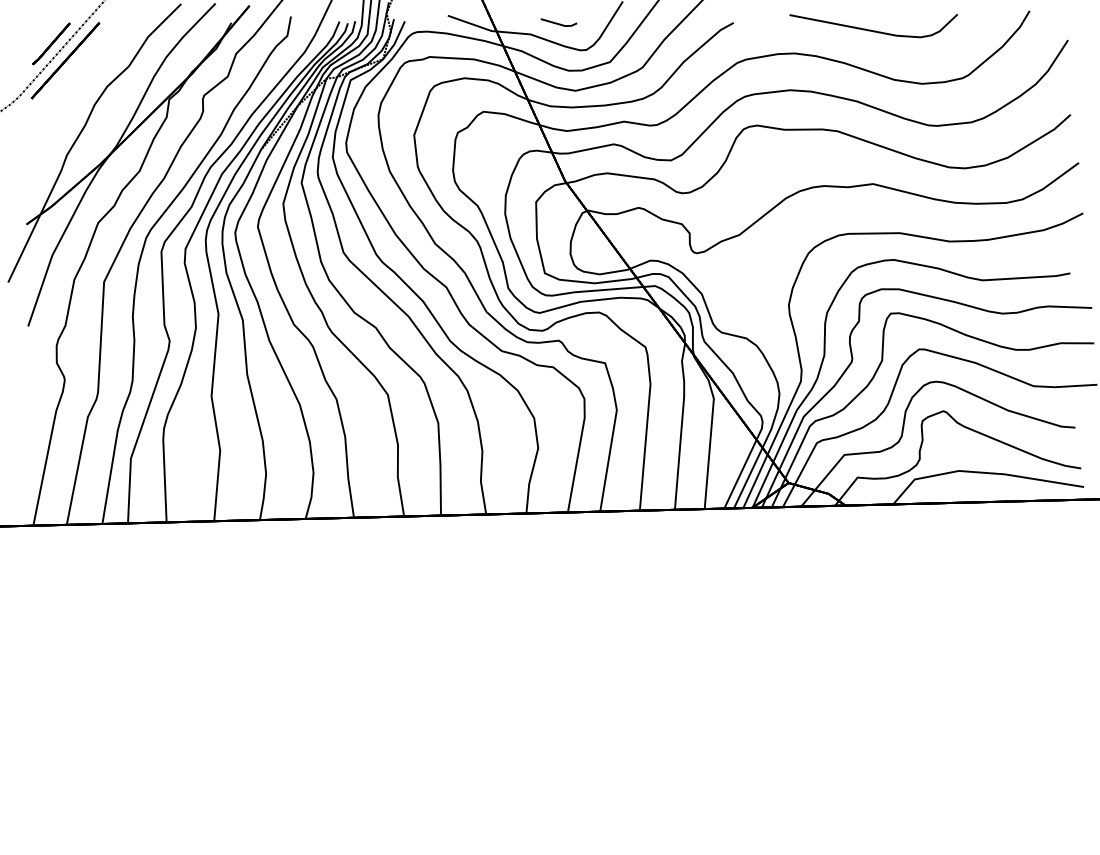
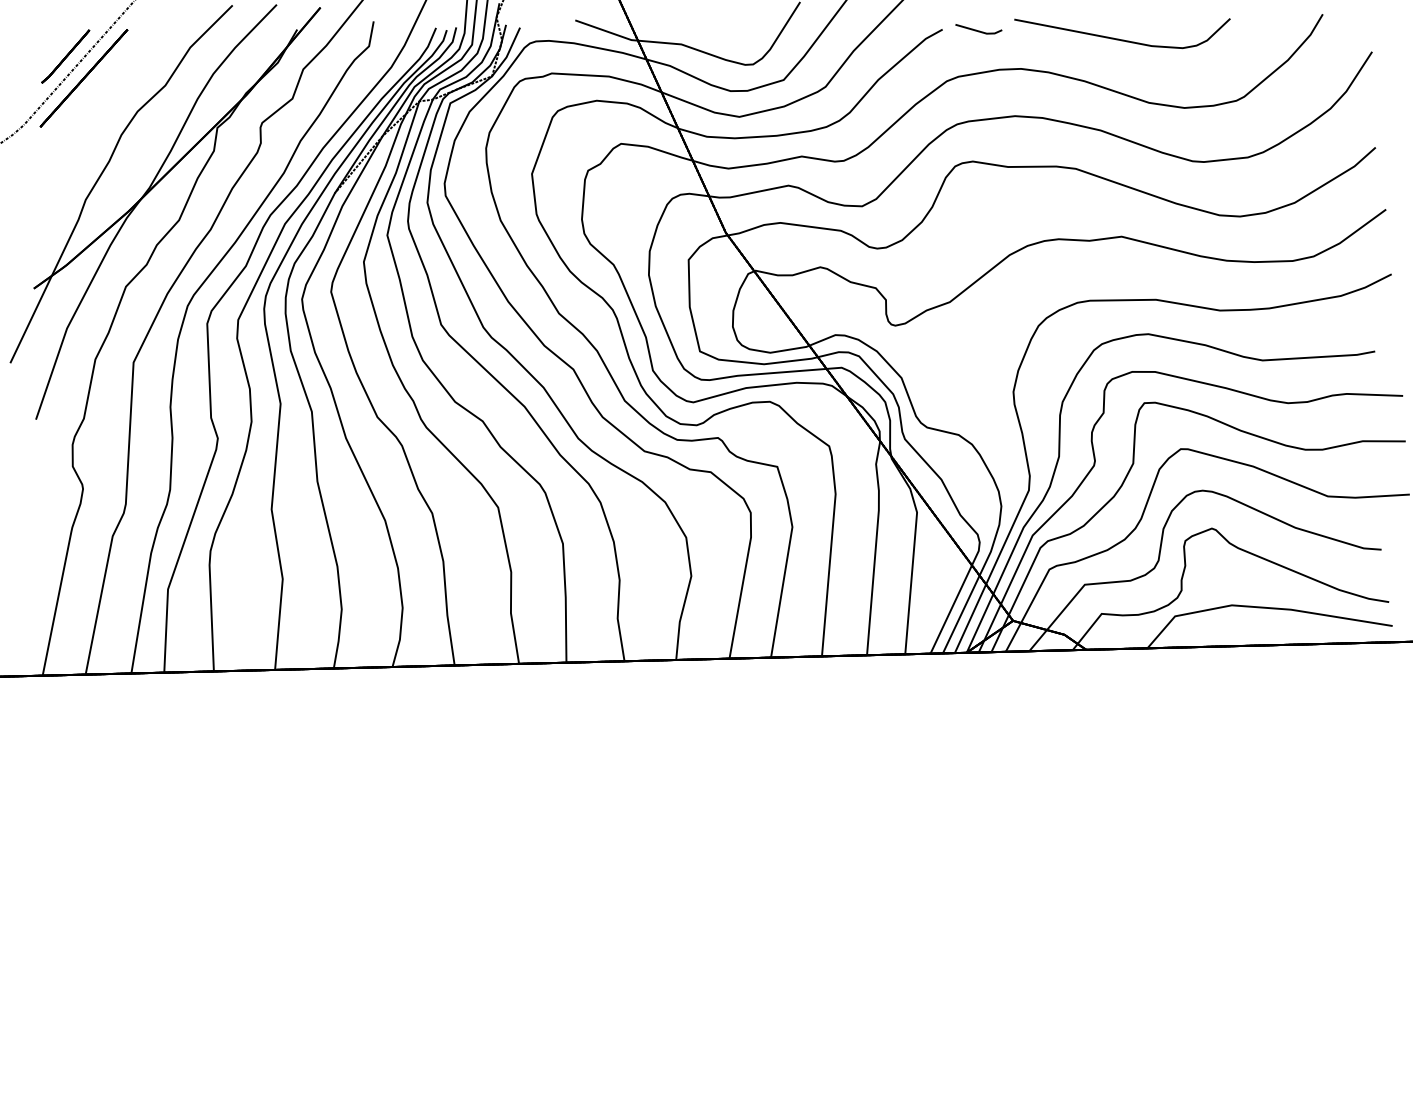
line: (557, 22) -> (976, 29), moved

